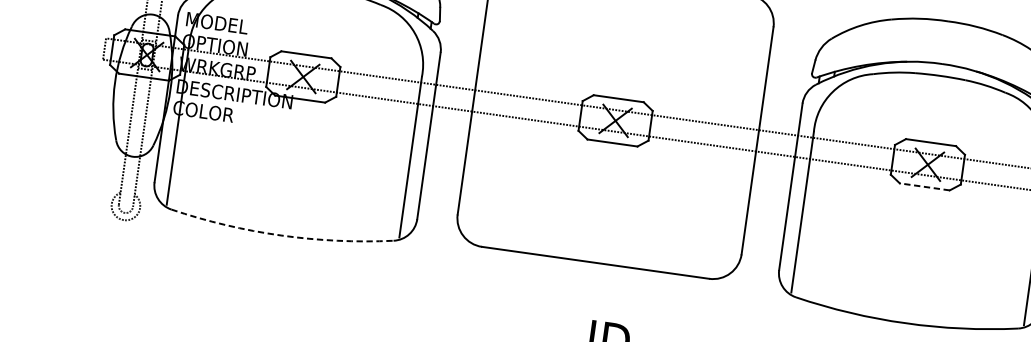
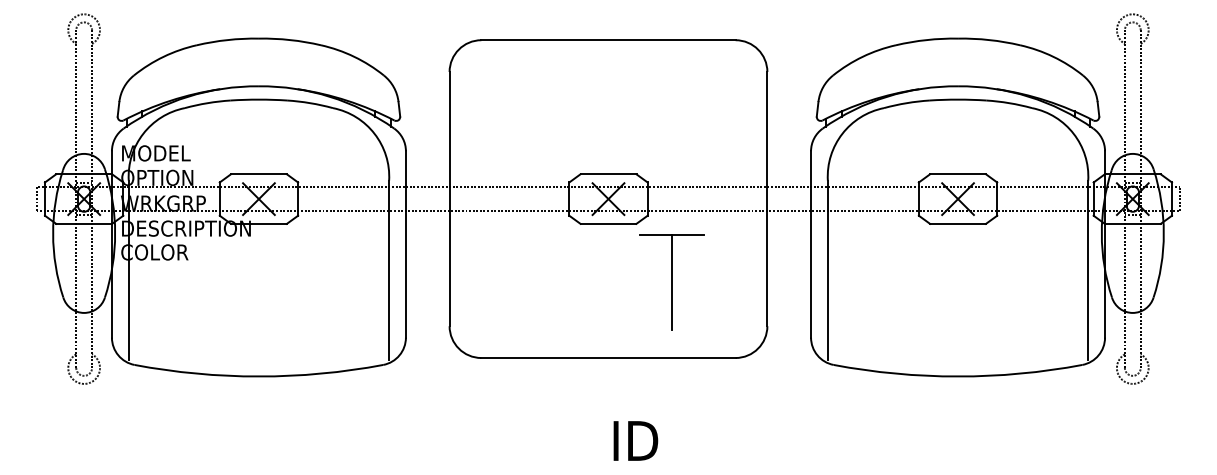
line: (925, 186) -> (958, 223), dashed -> solid
part: (661, 203) -> (671, 282), added
arc: (280, 235) -> (258, 376), dashed -> solid

